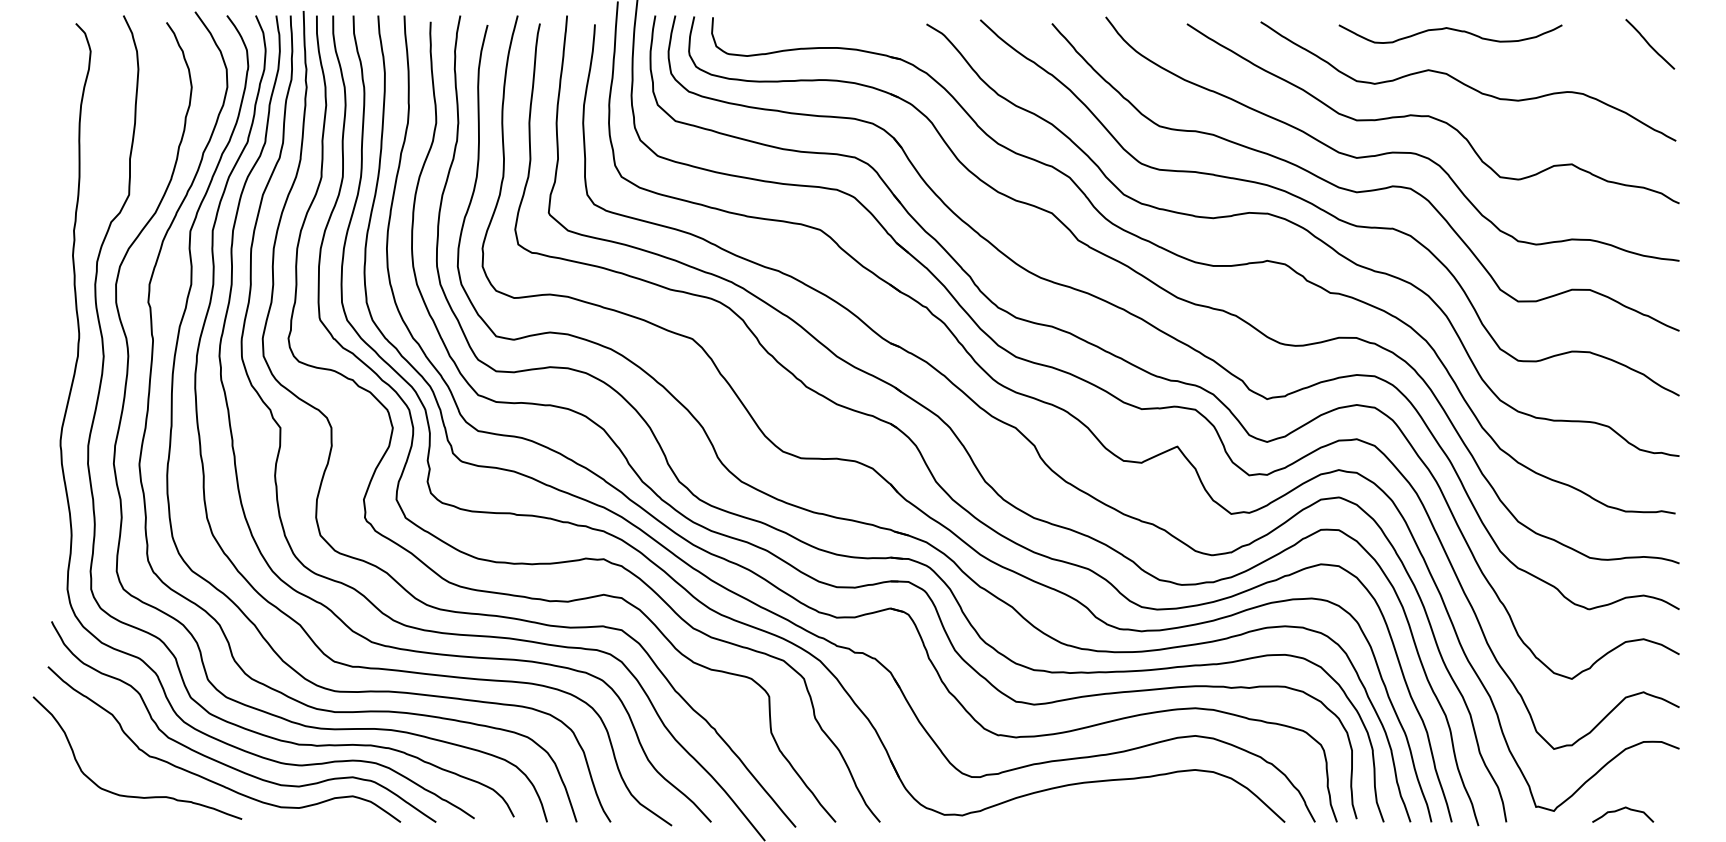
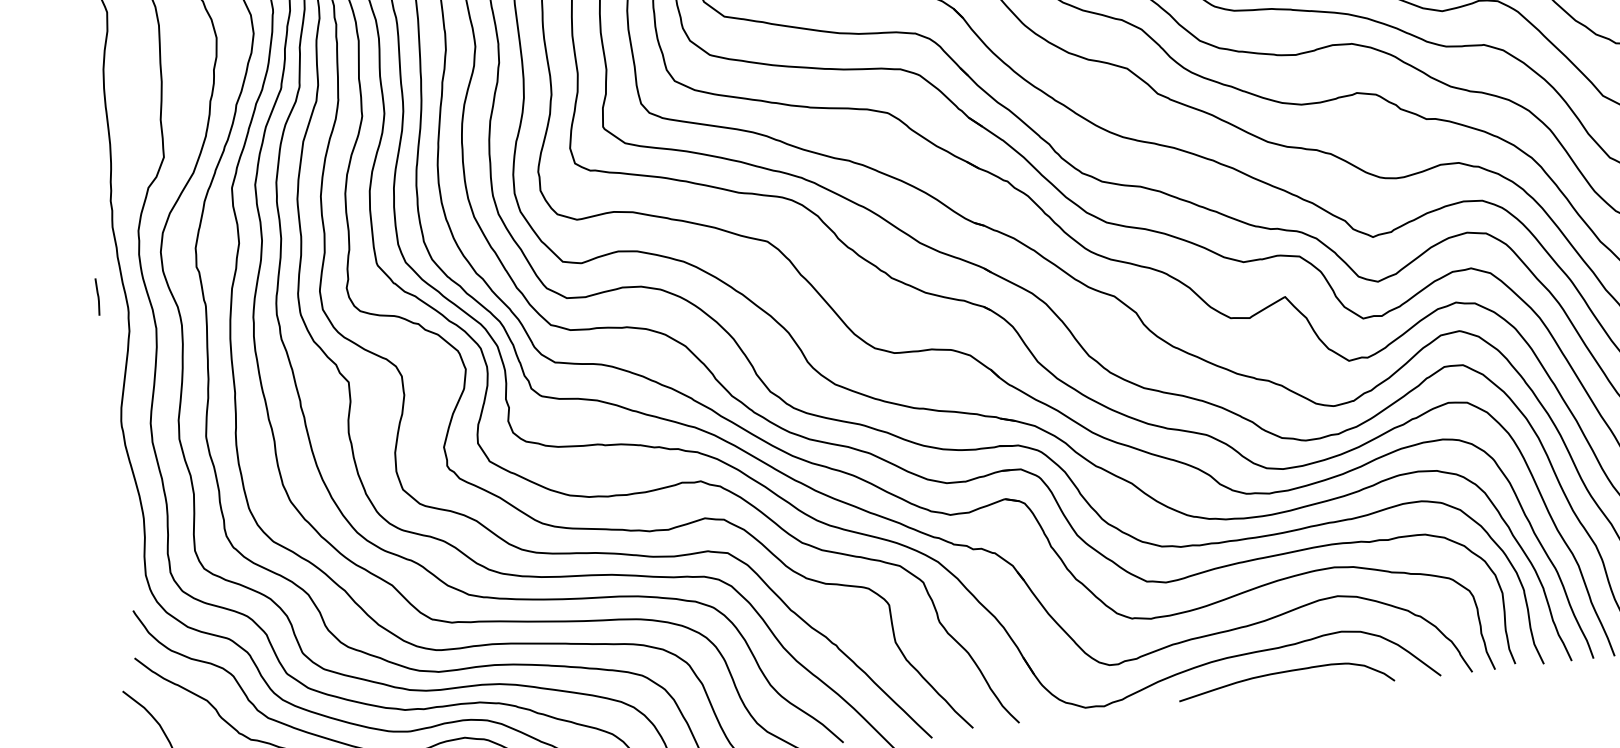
line: (51, 320) -> (97, 297), added
curve: (1134, 803) -> (1282, 673), added

